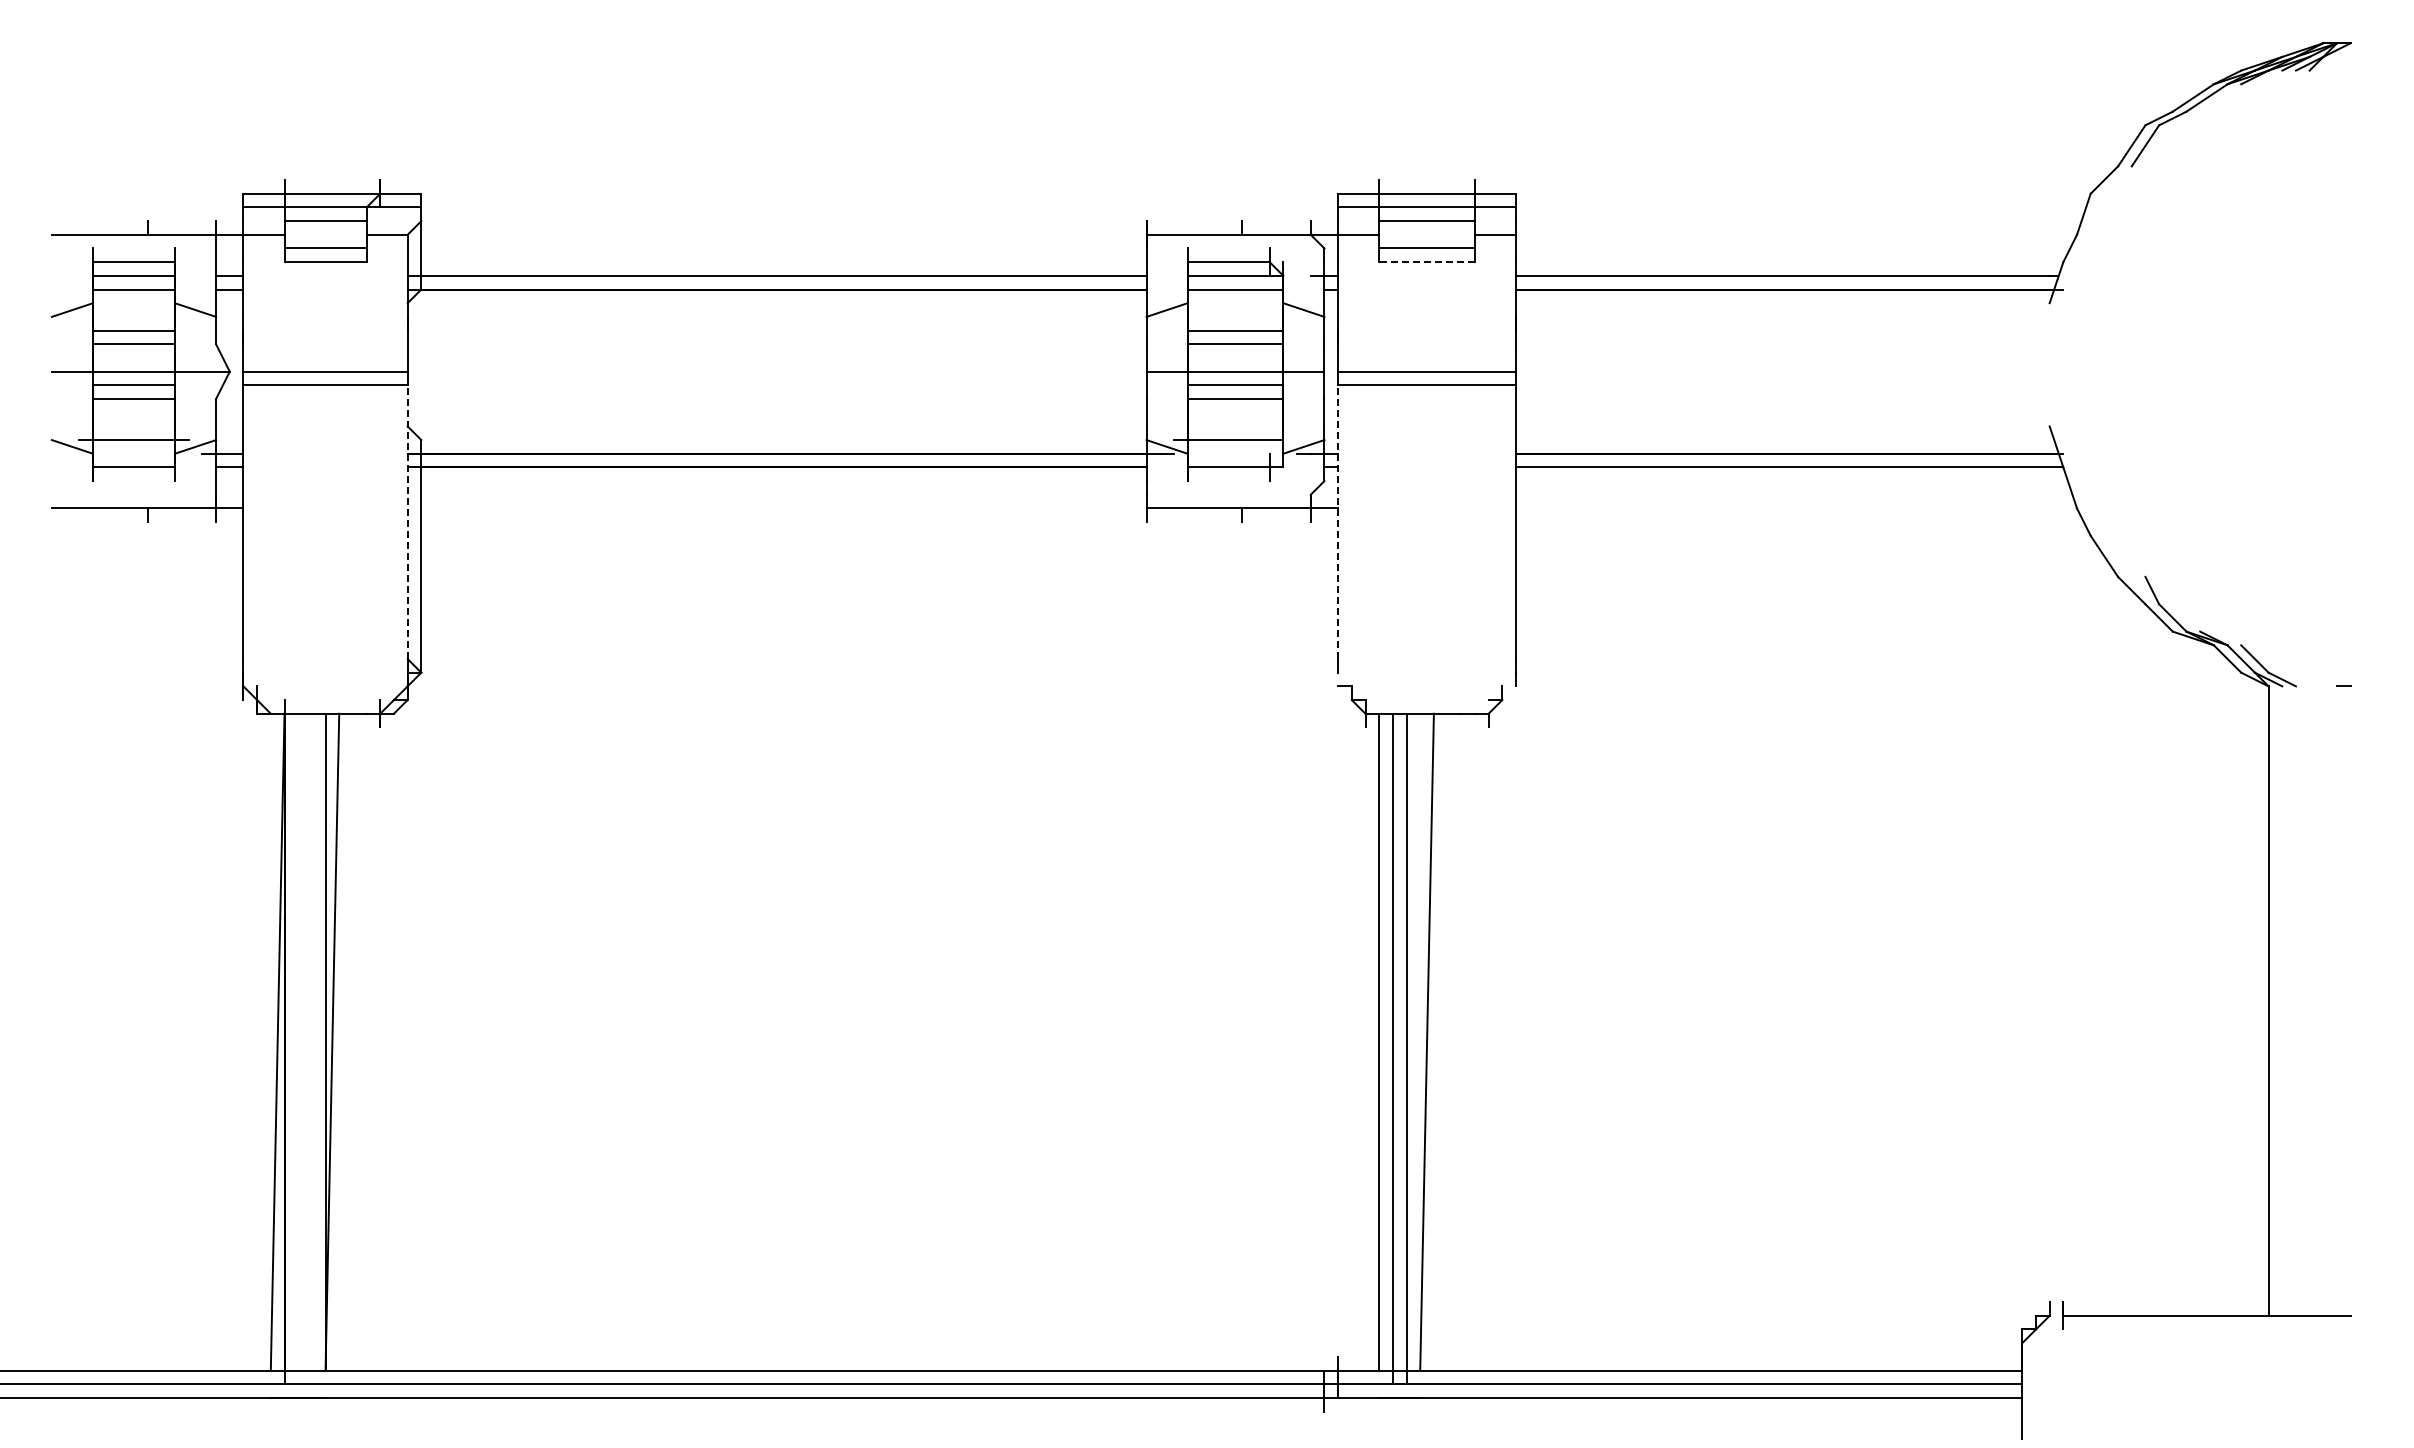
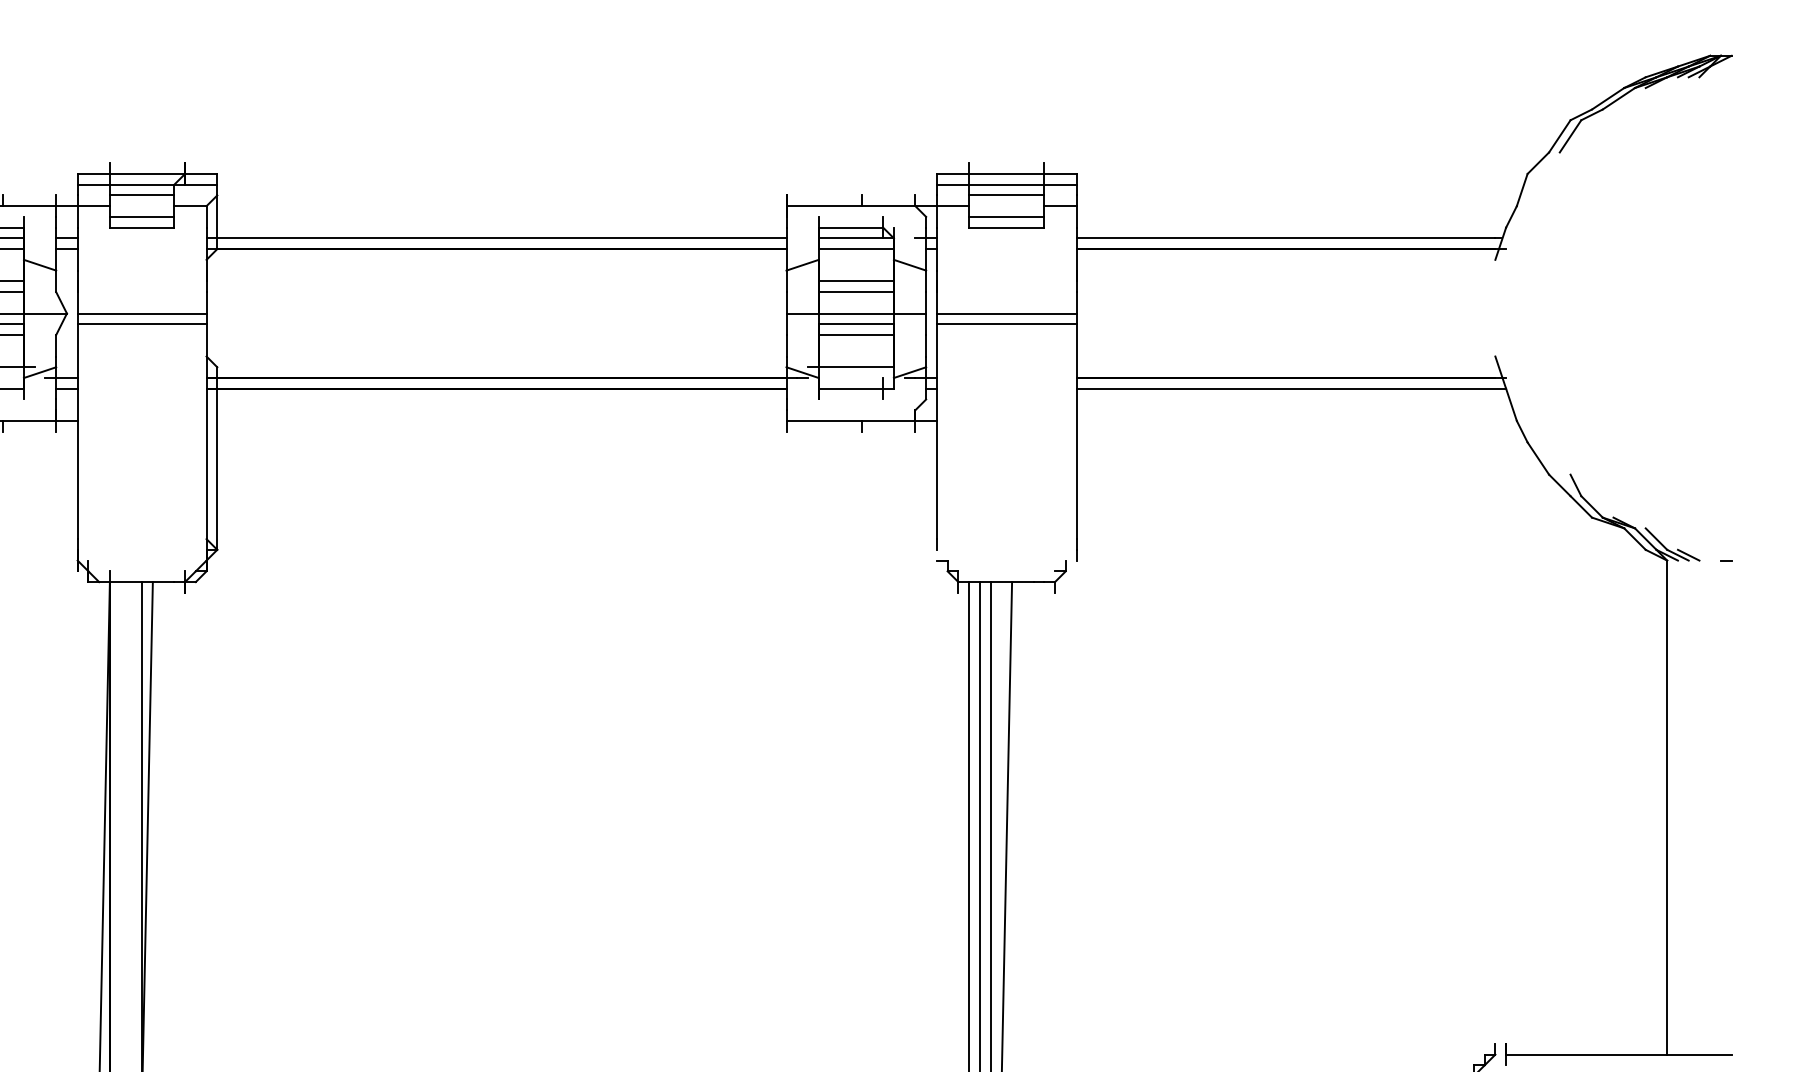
line: (1427, 262) -> (1007, 227), dashed -> solid
line: (407, 522) -> (206, 431), dashed -> solid
line: (1338, 522) -> (937, 431), dashed -> solid
line: (2295, 679) -> (1688, 555), added

